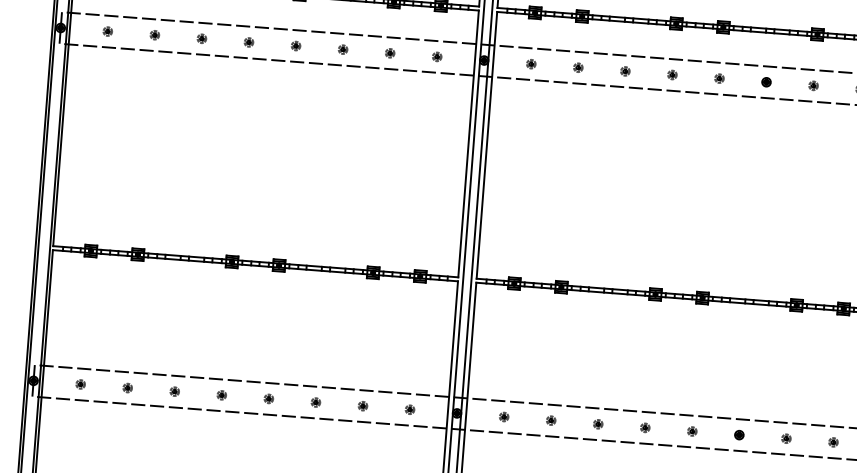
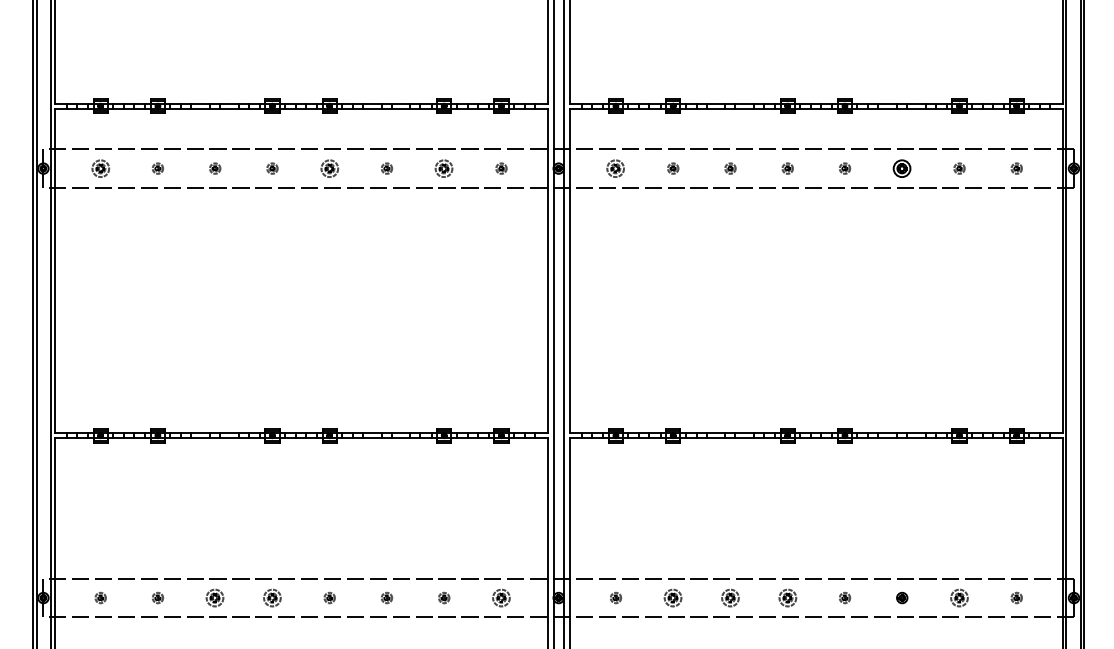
part: (107, 31) -> (100, 168), size x1.6
part: (295, 45) -> (329, 168), size x1.6
part: (390, 53) -> (444, 168), size x1.6
part: (531, 64) -> (616, 168), size x1.6
part: (766, 82) -> (902, 168), size x1.6
part: (175, 391) -> (215, 597), size x1.6
part: (221, 394) -> (272, 597), size x1.6
part: (410, 409) -> (501, 597), size x1.6
part: (551, 420) -> (673, 597), size x1.6
part: (598, 423) -> (730, 597), size x1.6
part: (645, 427) -> (787, 597), size x1.6
part: (786, 438) -> (959, 597), size x1.6

